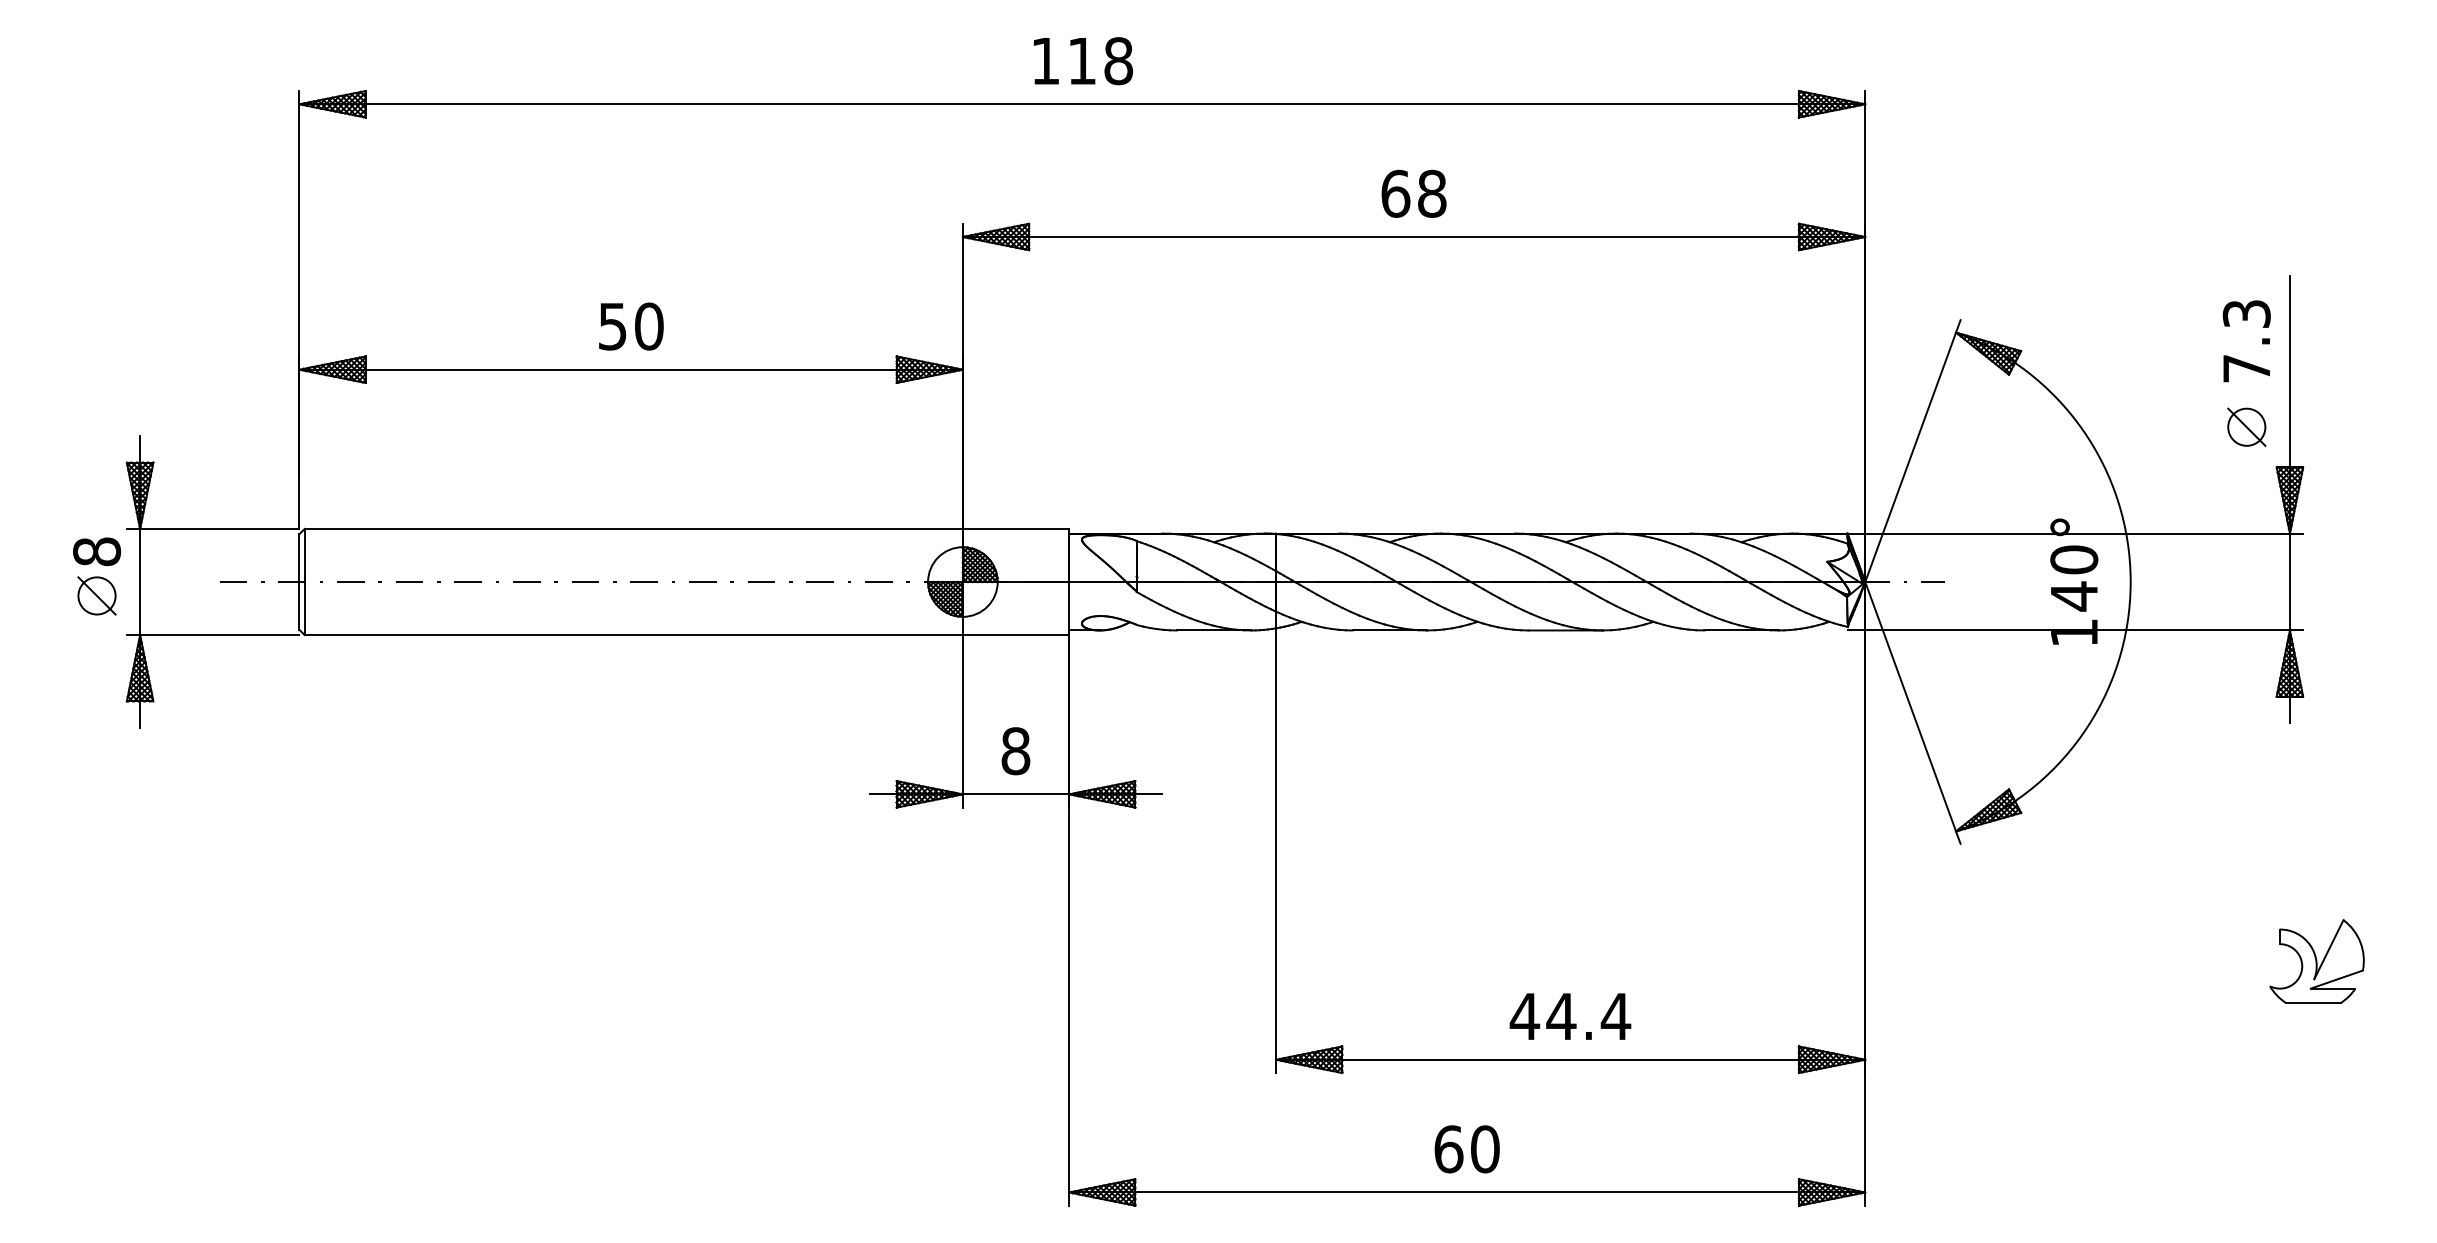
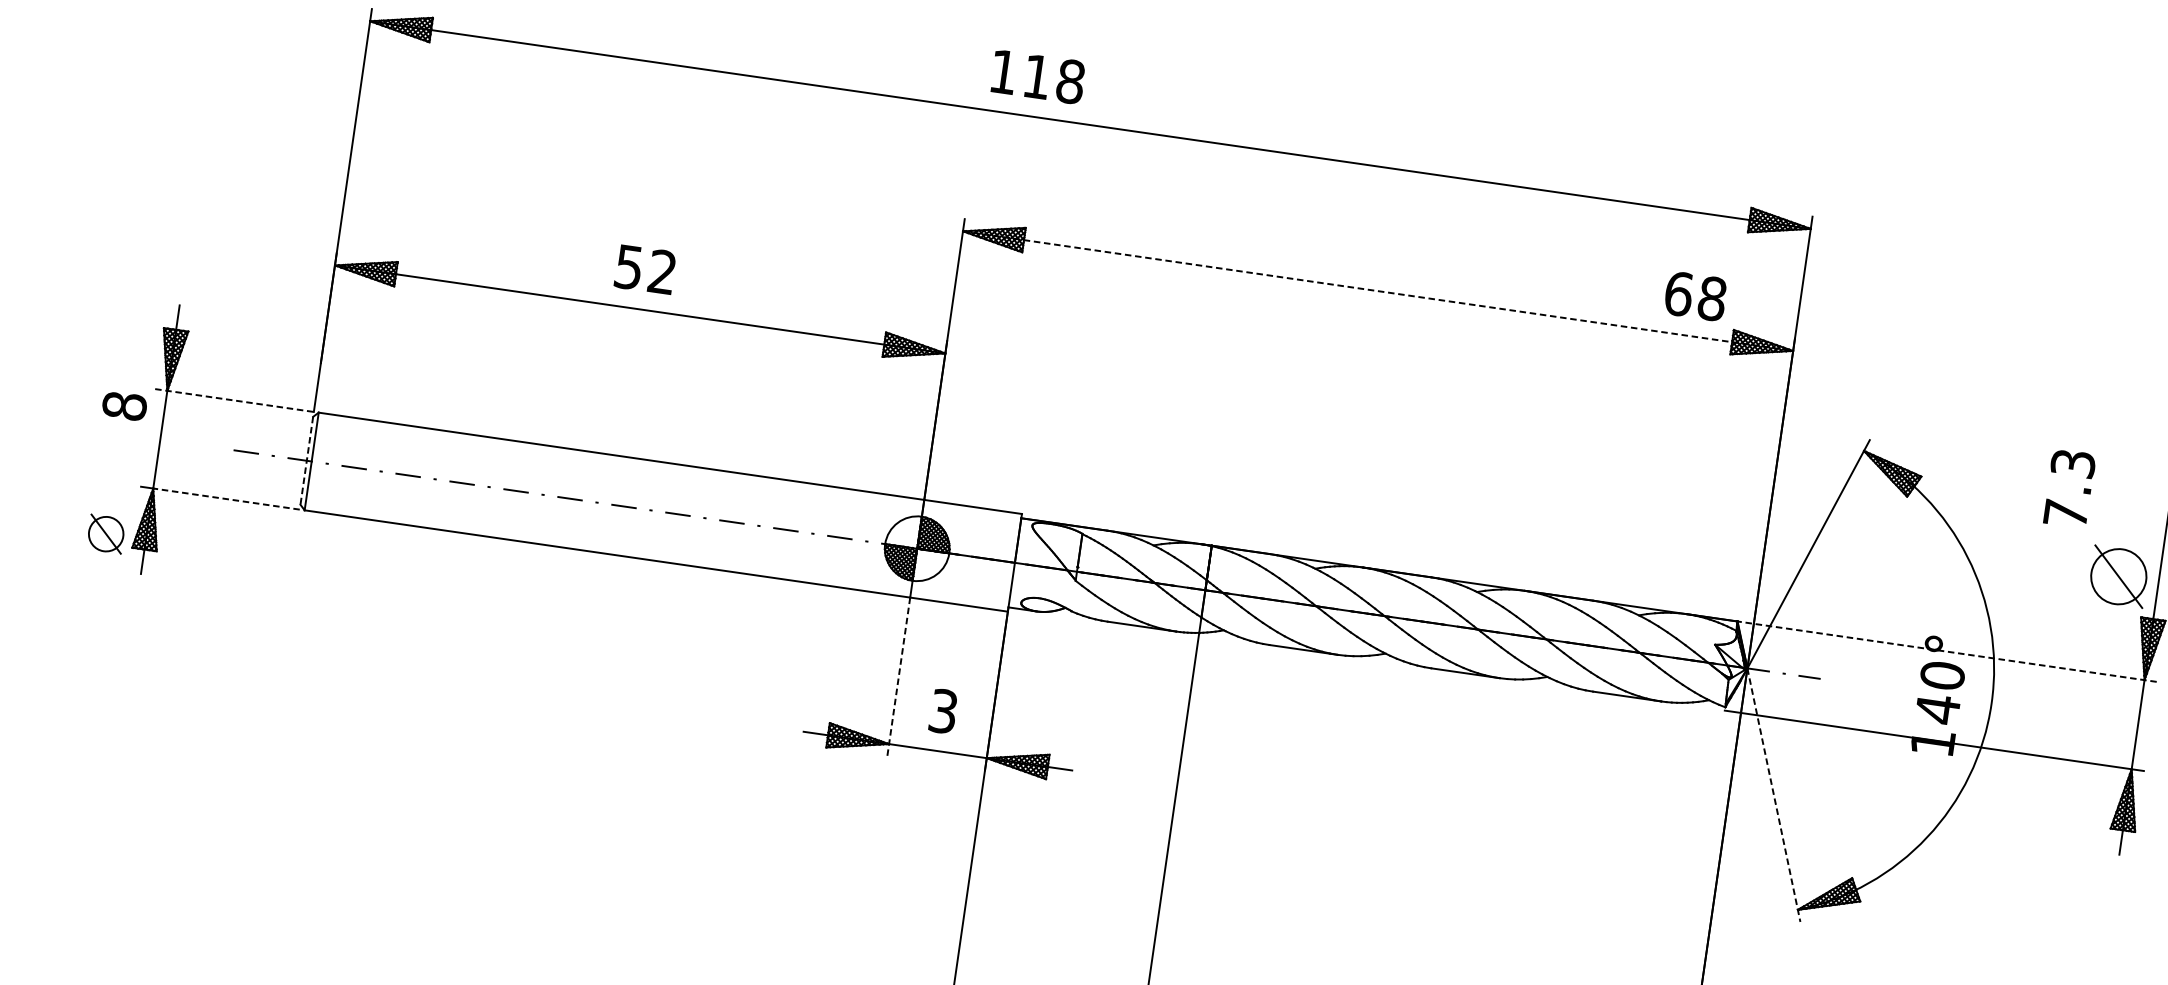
text: (1083, 61) -> (1038, 77), moved
text: (1413, 193) -> (1695, 295), moved
line: (1414, 237) -> (1378, 291), solid -> dashed
text: (649, 326) -> (662, 272), 50 -> 52
text: (2246, 341) -> (2069, 488), moved
part: (2246, 426) -> (2118, 575), size x1.6
line: (213, 528) -> (234, 400), solid -> dashed
line: (2075, 533) -> (1947, 651), solid -> dashed
line: (299, 582) -> (306, 461), solid -> dashed
part: (96, 595) -> (105, 533), moved
line: (219, 635) -> (226, 499), solid -> dashed
line: (1913, 713) -> (1774, 795), solid -> dashed
line: (962, 721) -> (898, 677), solid -> dashed
text: (1015, 751) -> (943, 711), 8 -> 3

